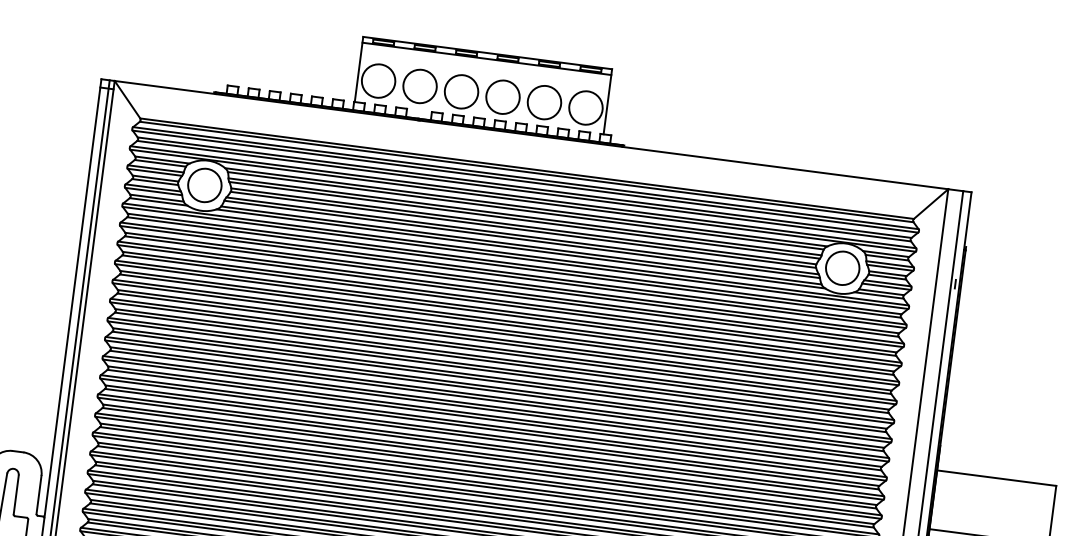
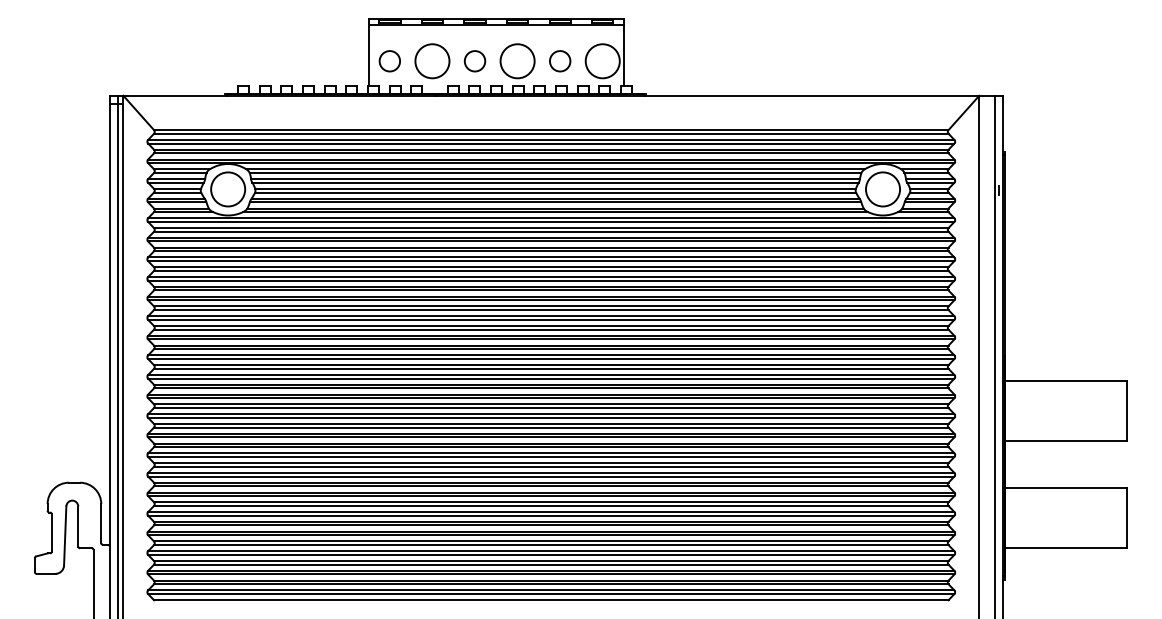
circle: (378, 81) -> (389, 61), size x0.6
circle: (461, 92) -> (475, 61), size x0.6
circle: (544, 102) -> (560, 61), size x0.6

